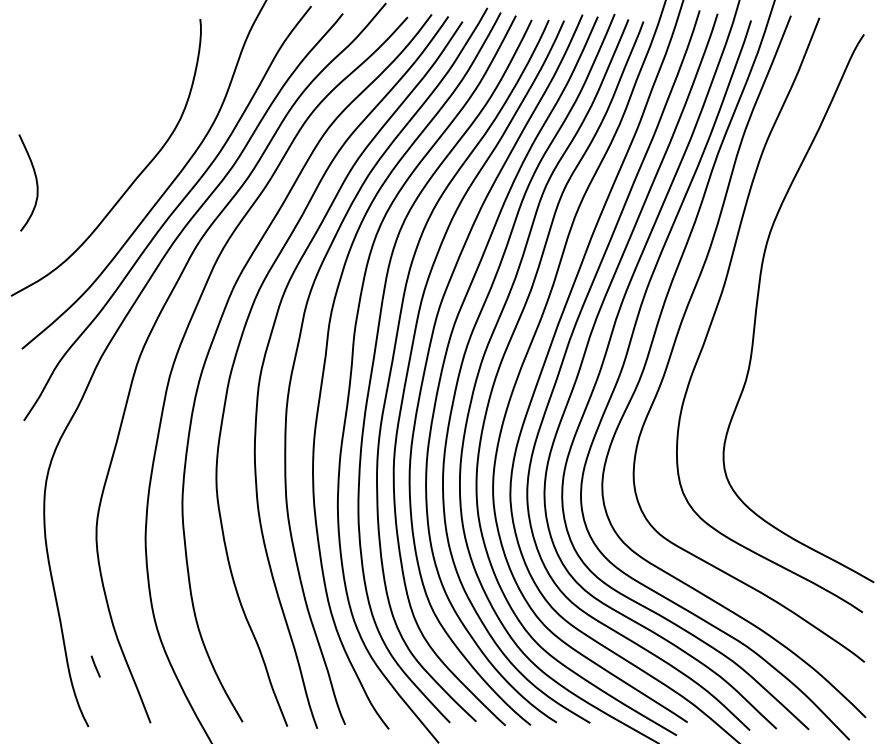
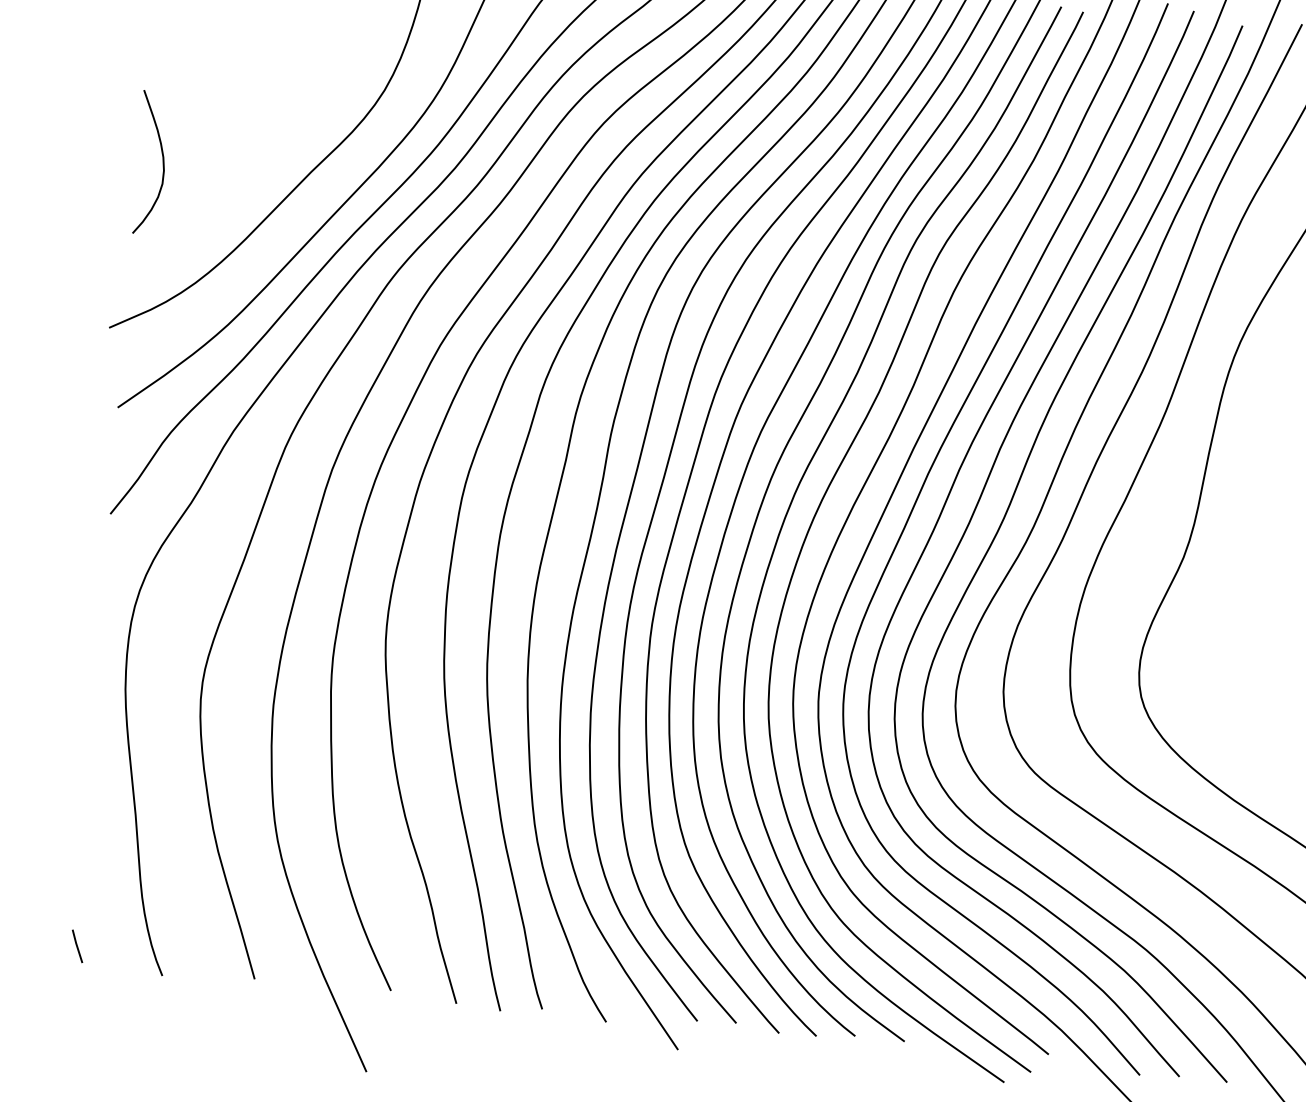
line: (95, 666) -> (77, 946), moved

